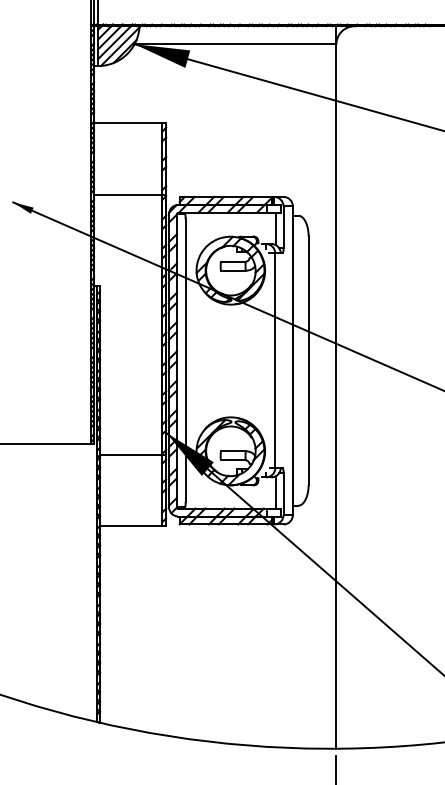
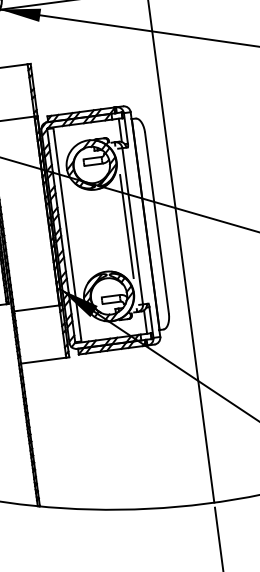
line: (267, 359) -> (126, 226), added

